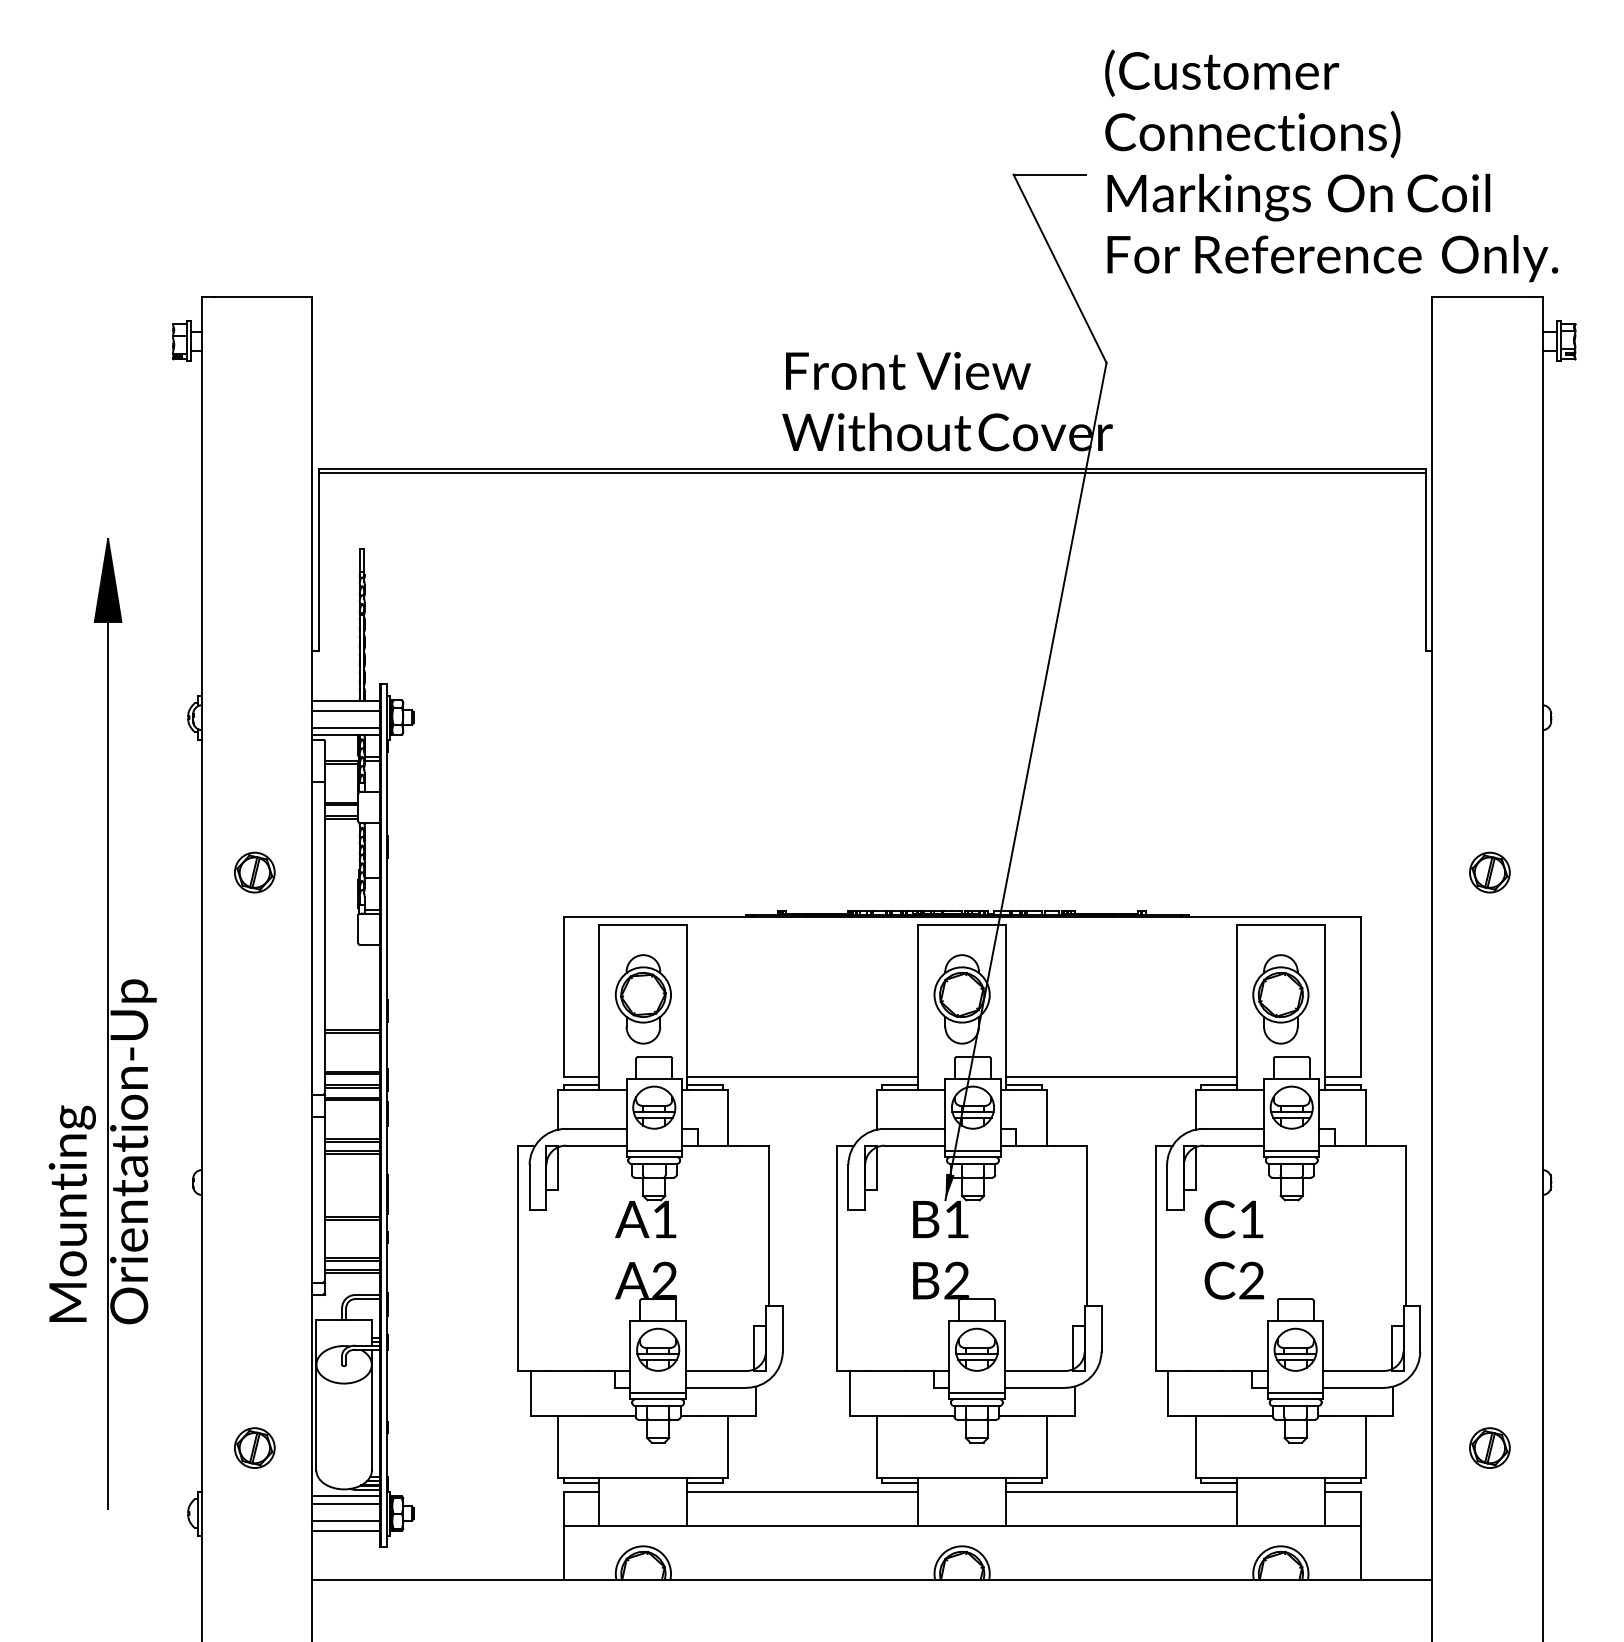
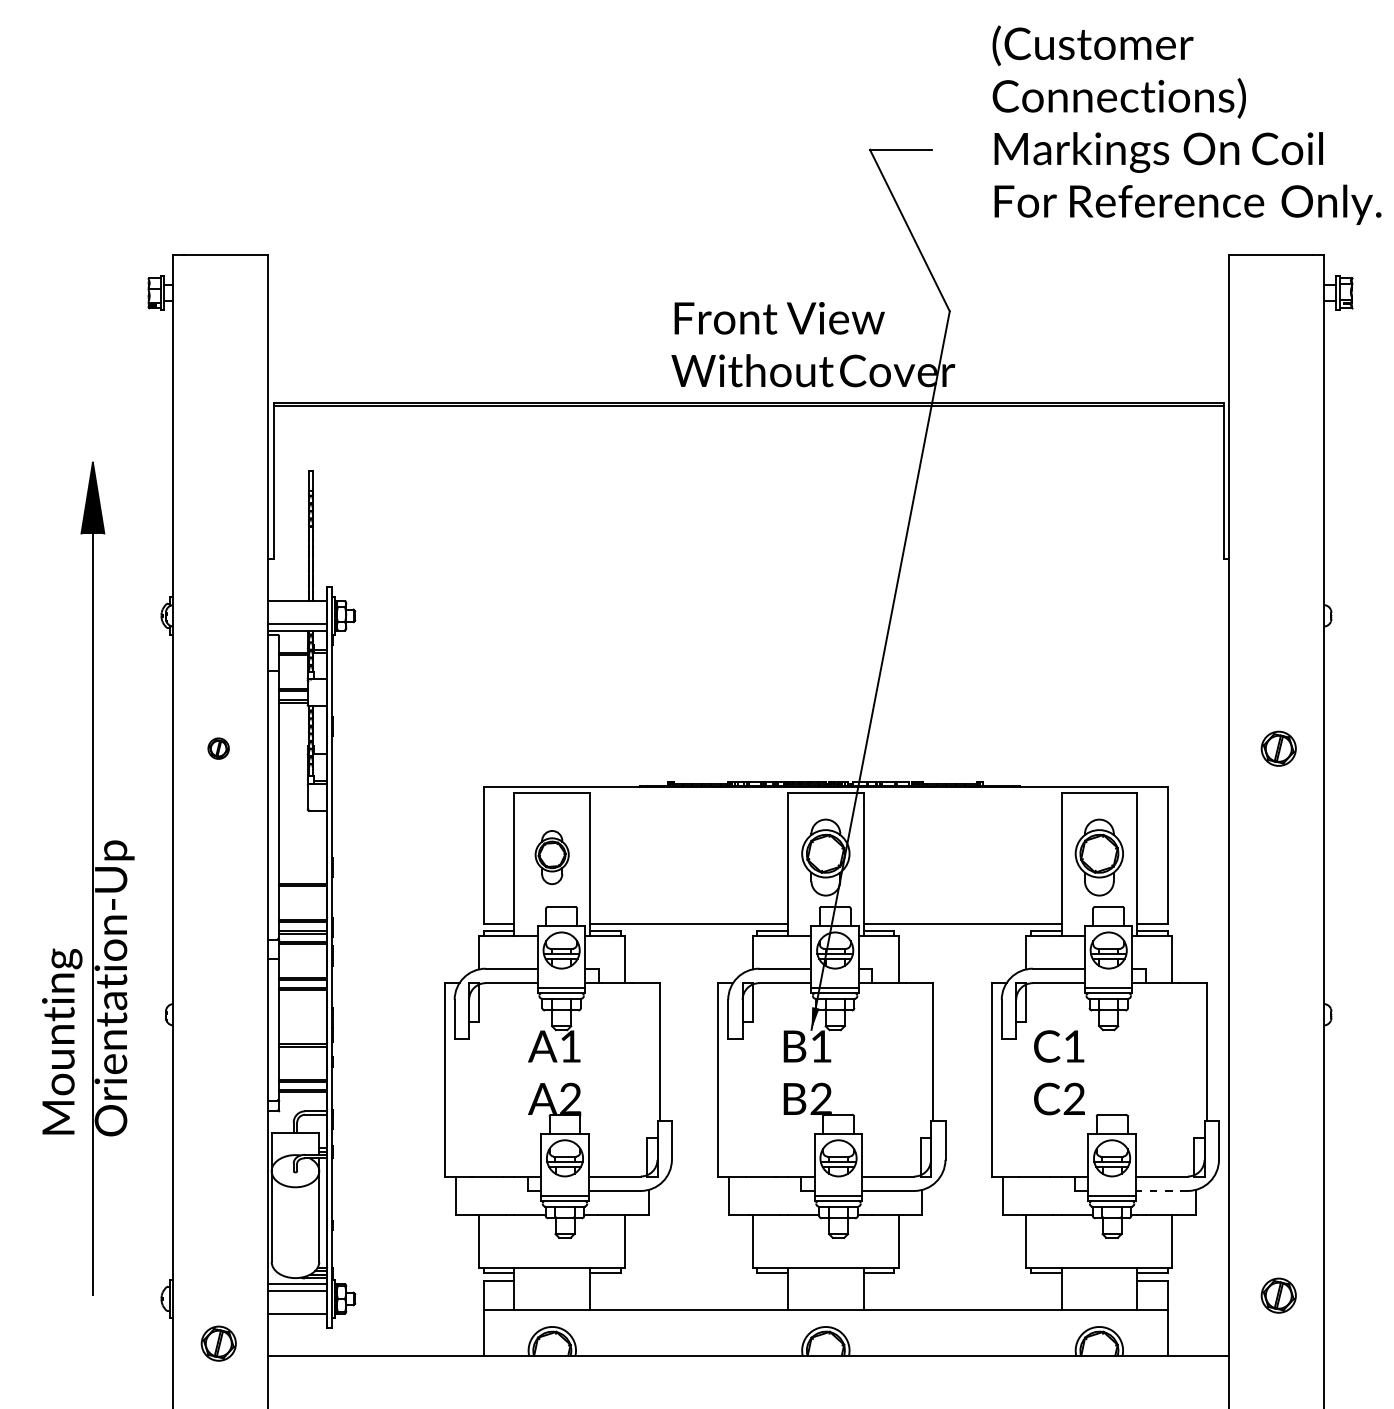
text: (1331, 164) -> (1186, 124), moved
line: (346, 710) -> (297, 609), removed
part: (254, 872) -> (218, 748), size x0.6
part: (642, 999) -> (551, 857), size x0.7
line: (1353, 1387) -> (1161, 1190), solid -> dashed
part: (254, 1447) -> (218, 1343), moved
part: (1489, 1447) -> (1278, 1295), moved
line: (803, 1492) -> (689, 1280), removed
line: (1121, 1492) -> (962, 1280), removed
line: (346, 1521) -> (297, 1305), removed

